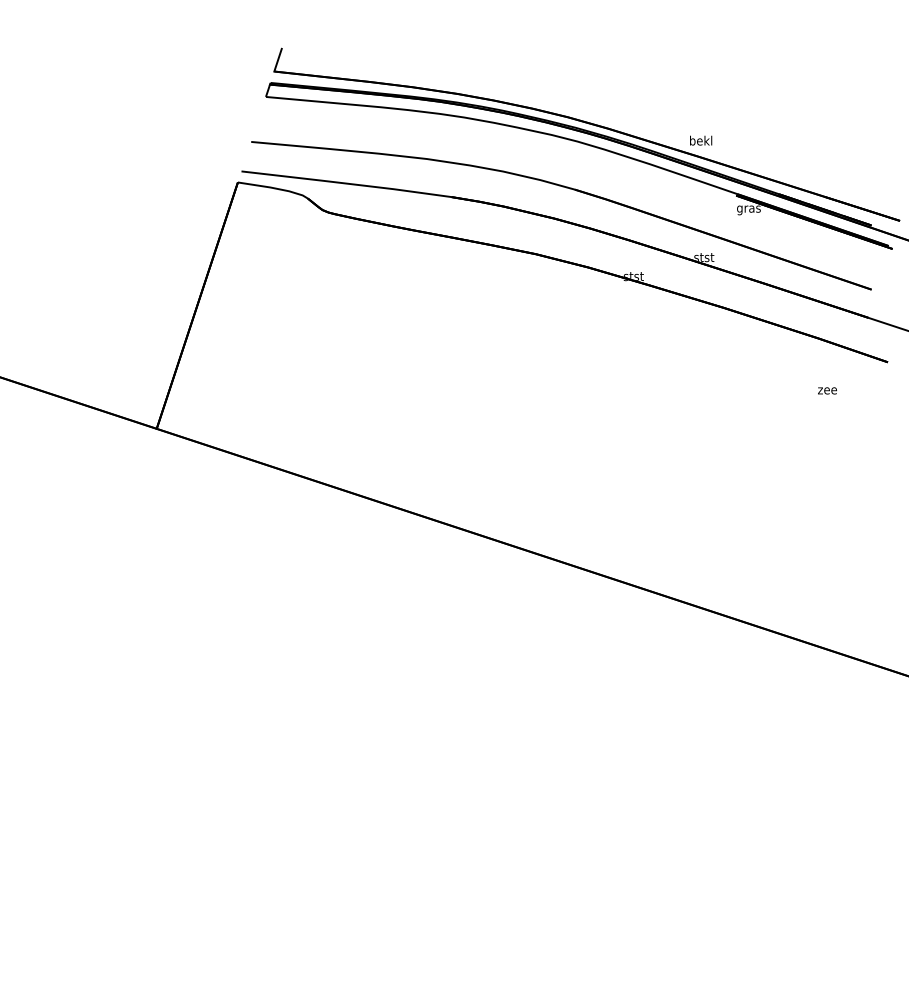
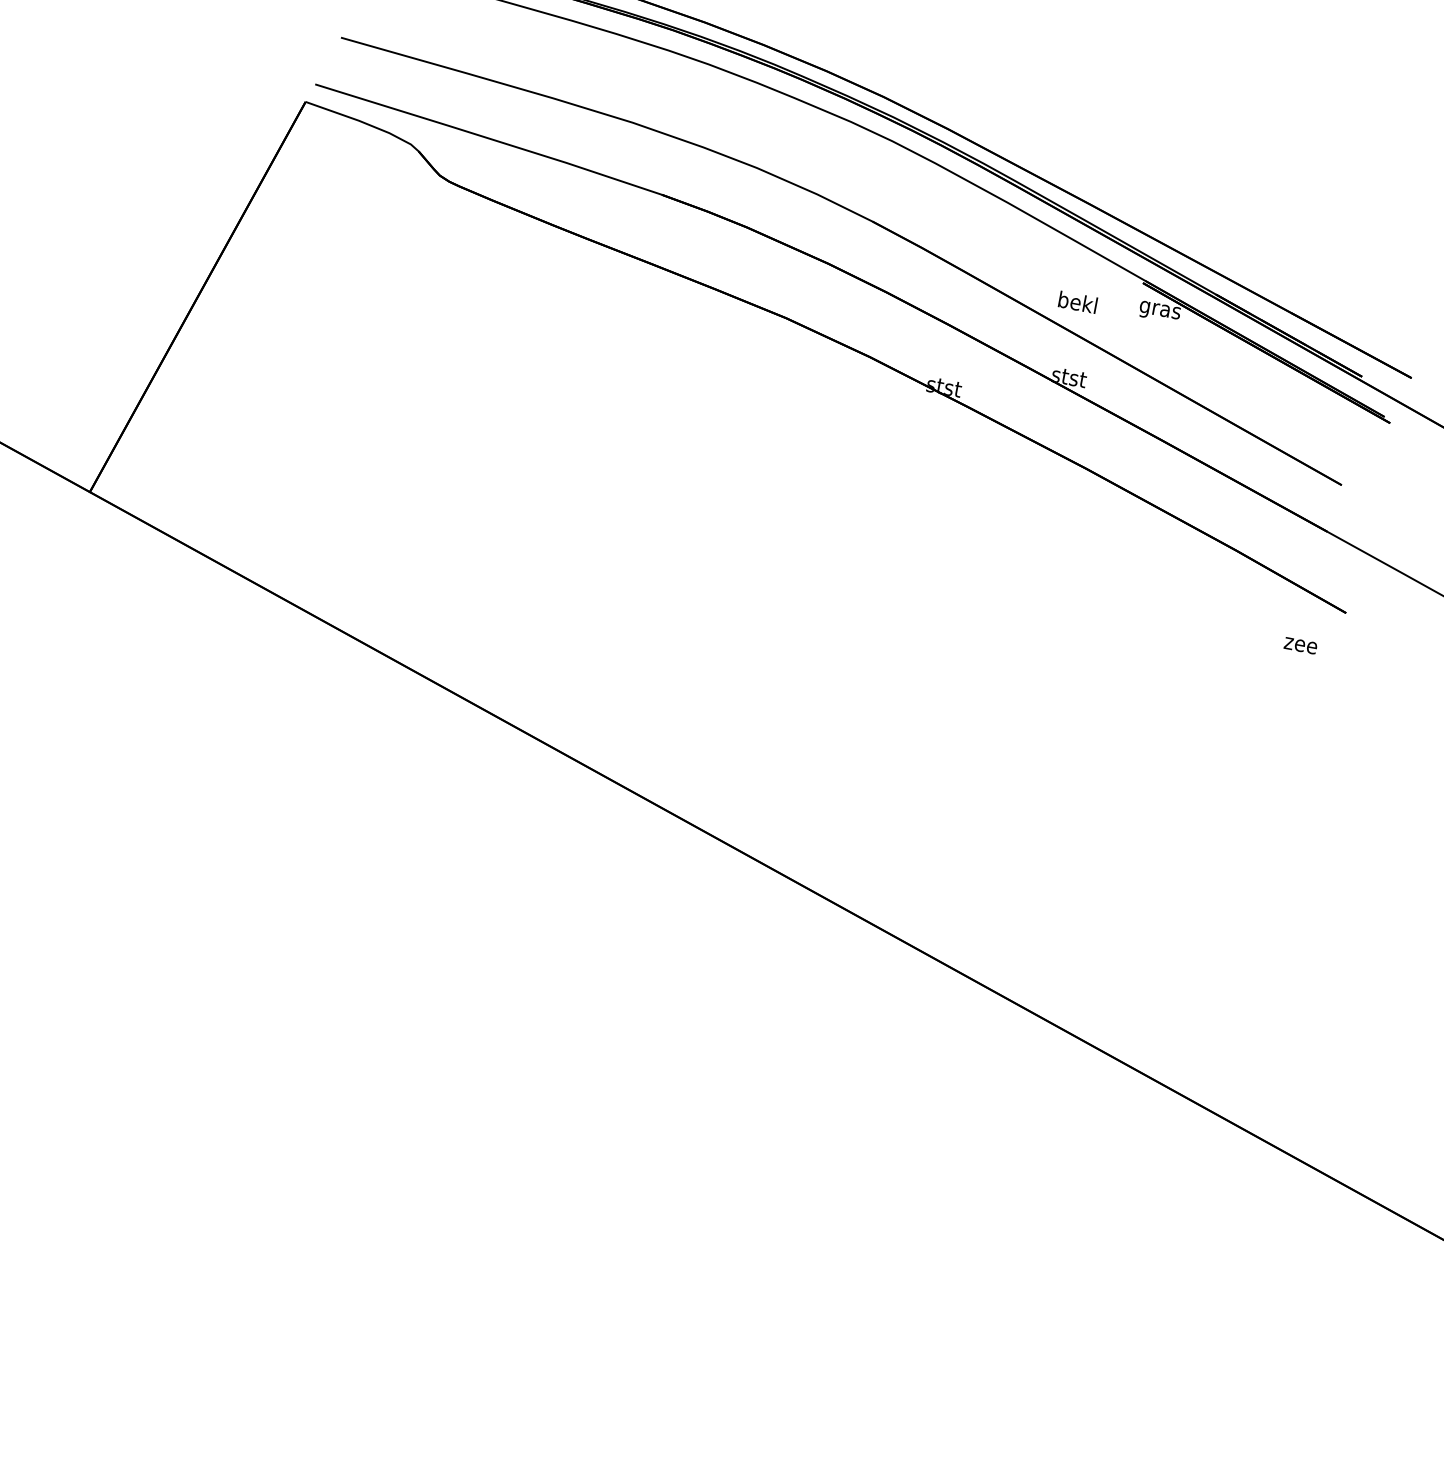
text: (701, 140) -> (1078, 302), moved
text: (827, 390) -> (1300, 645), moved

